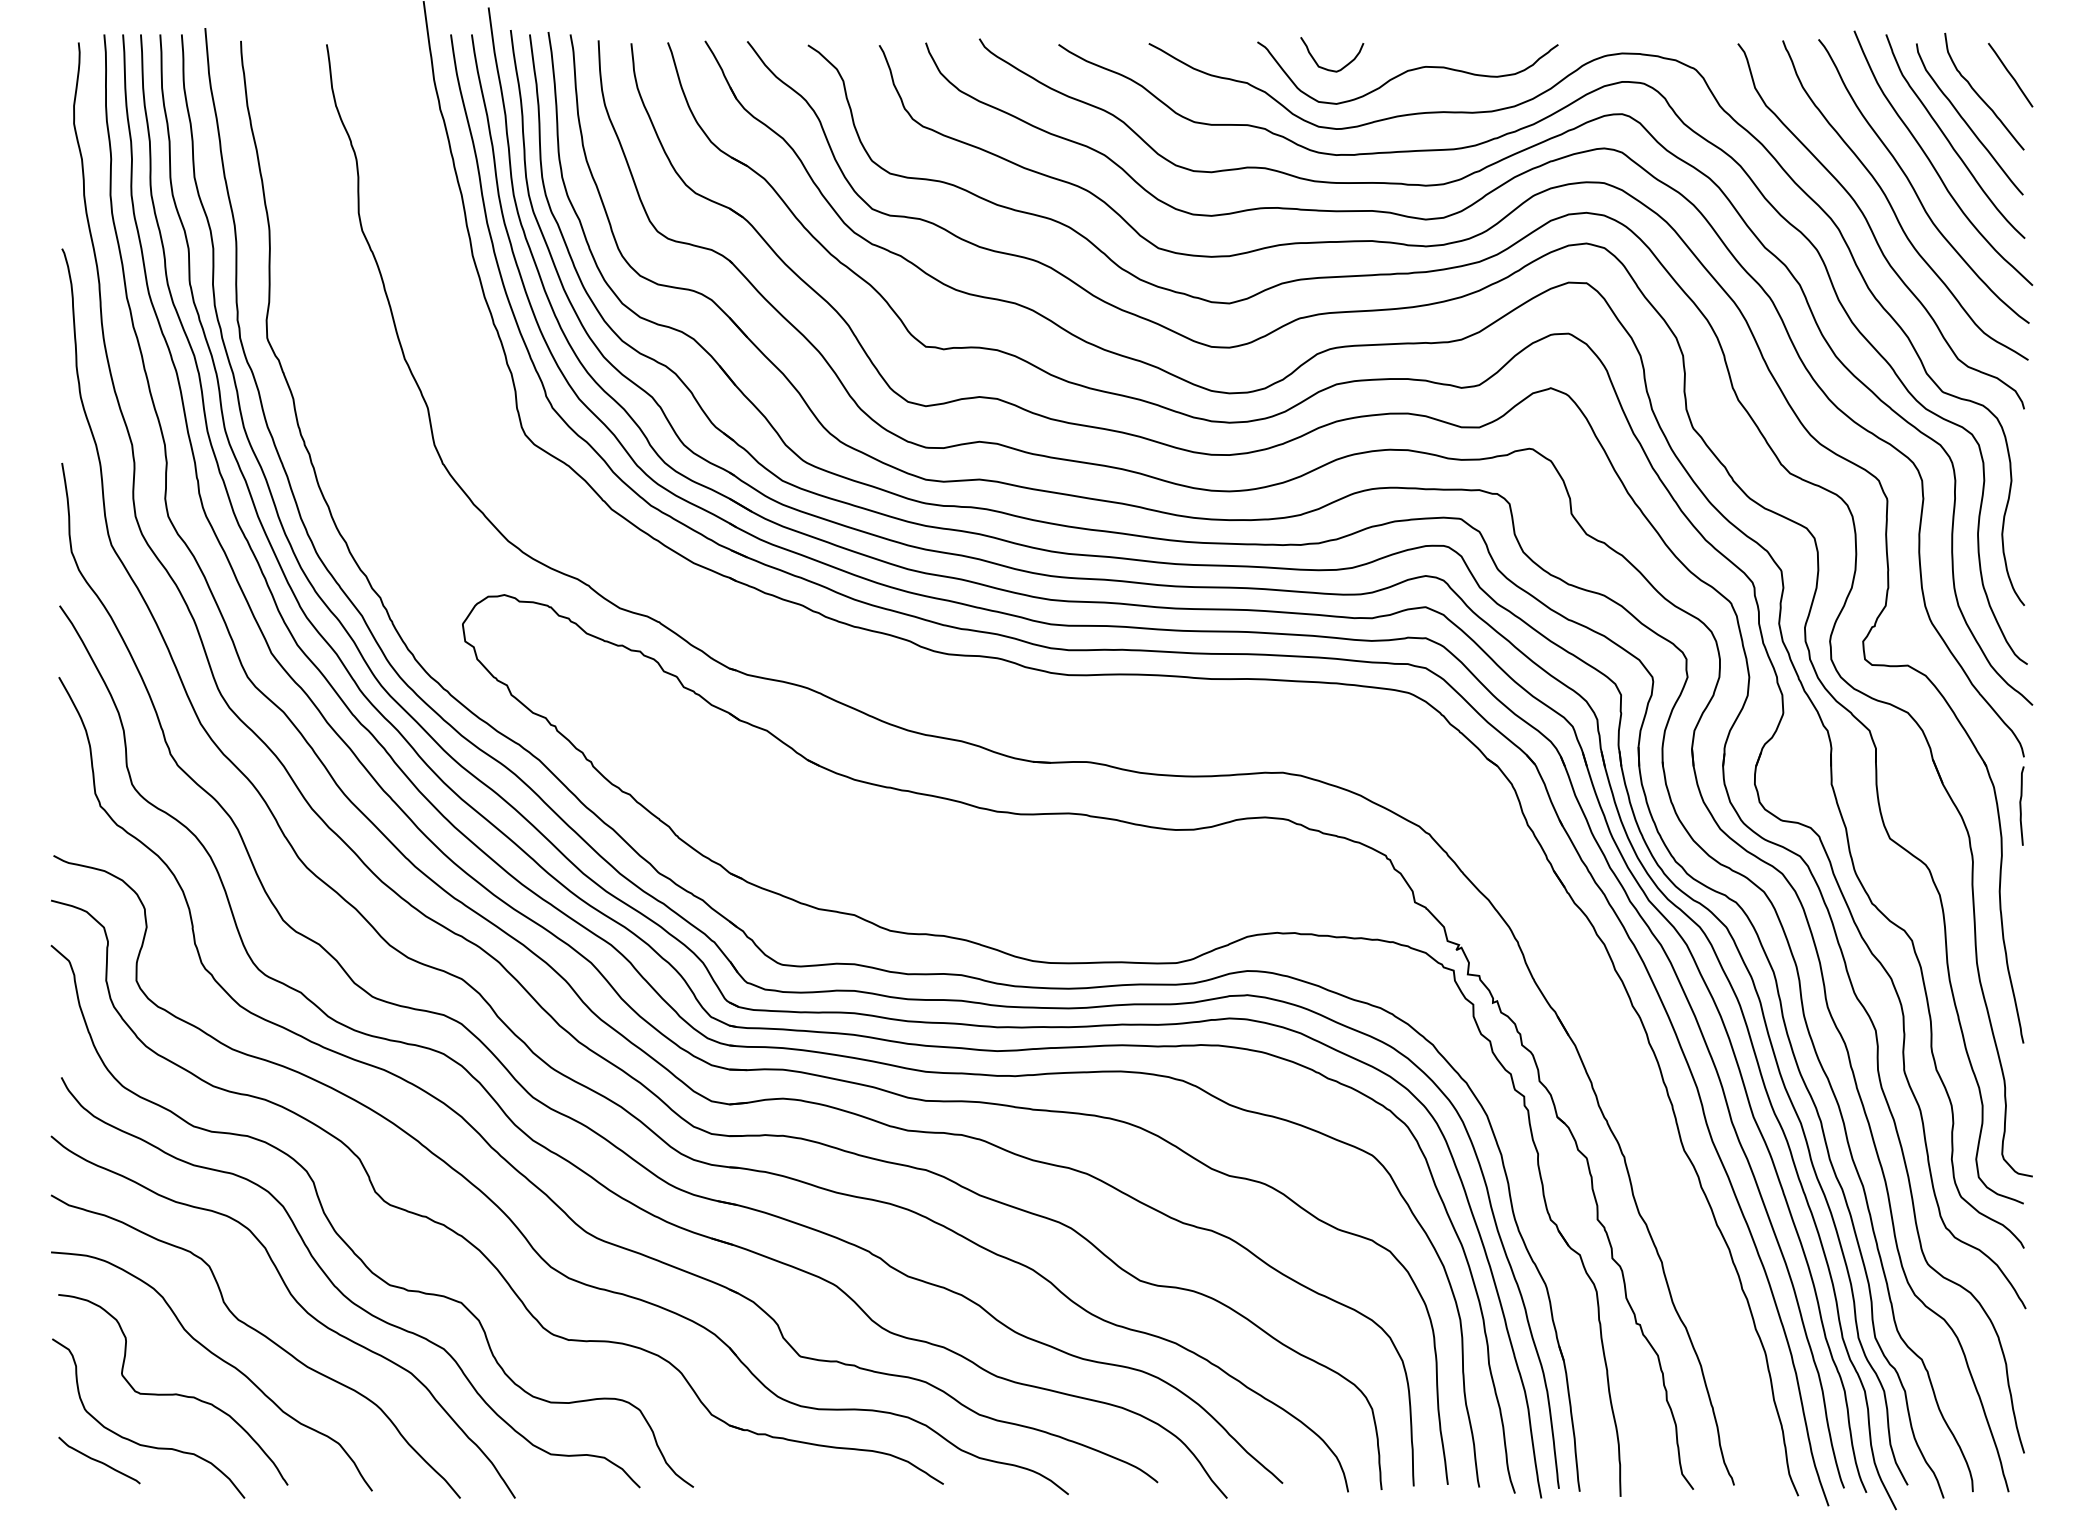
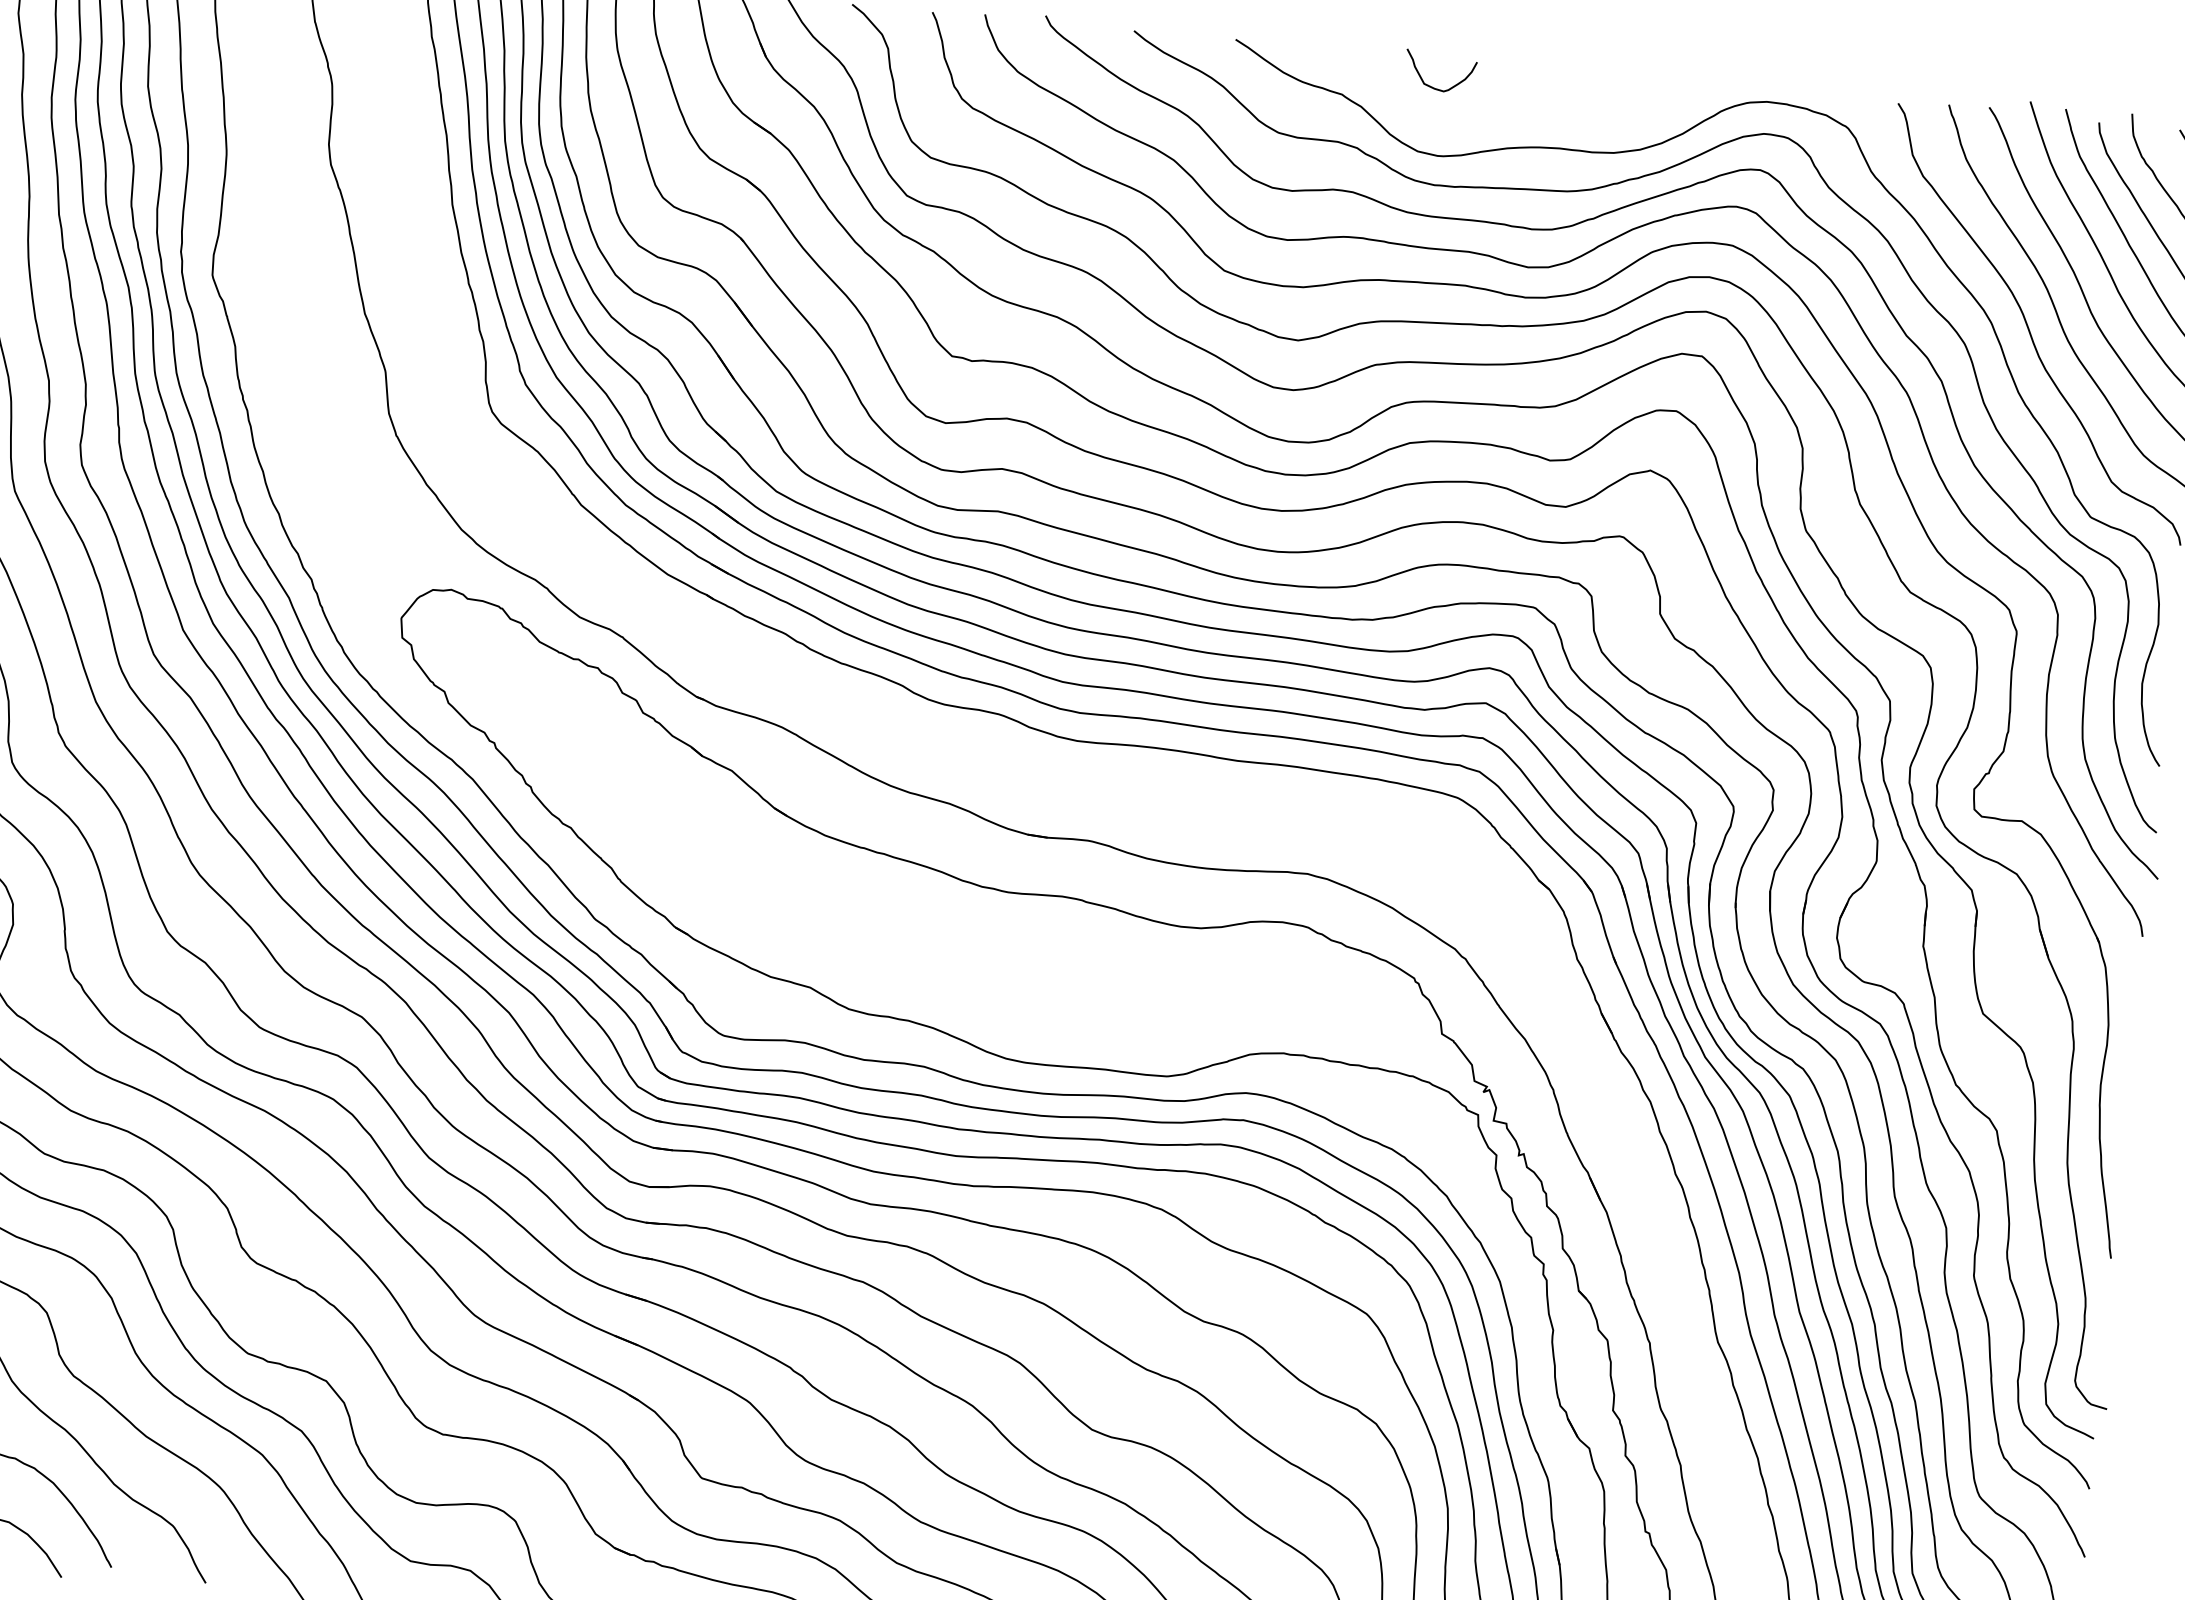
curve: (1407, 72) -> (1523, 100), removed
curve: (2021, 805) -> (2134, 990), removed

